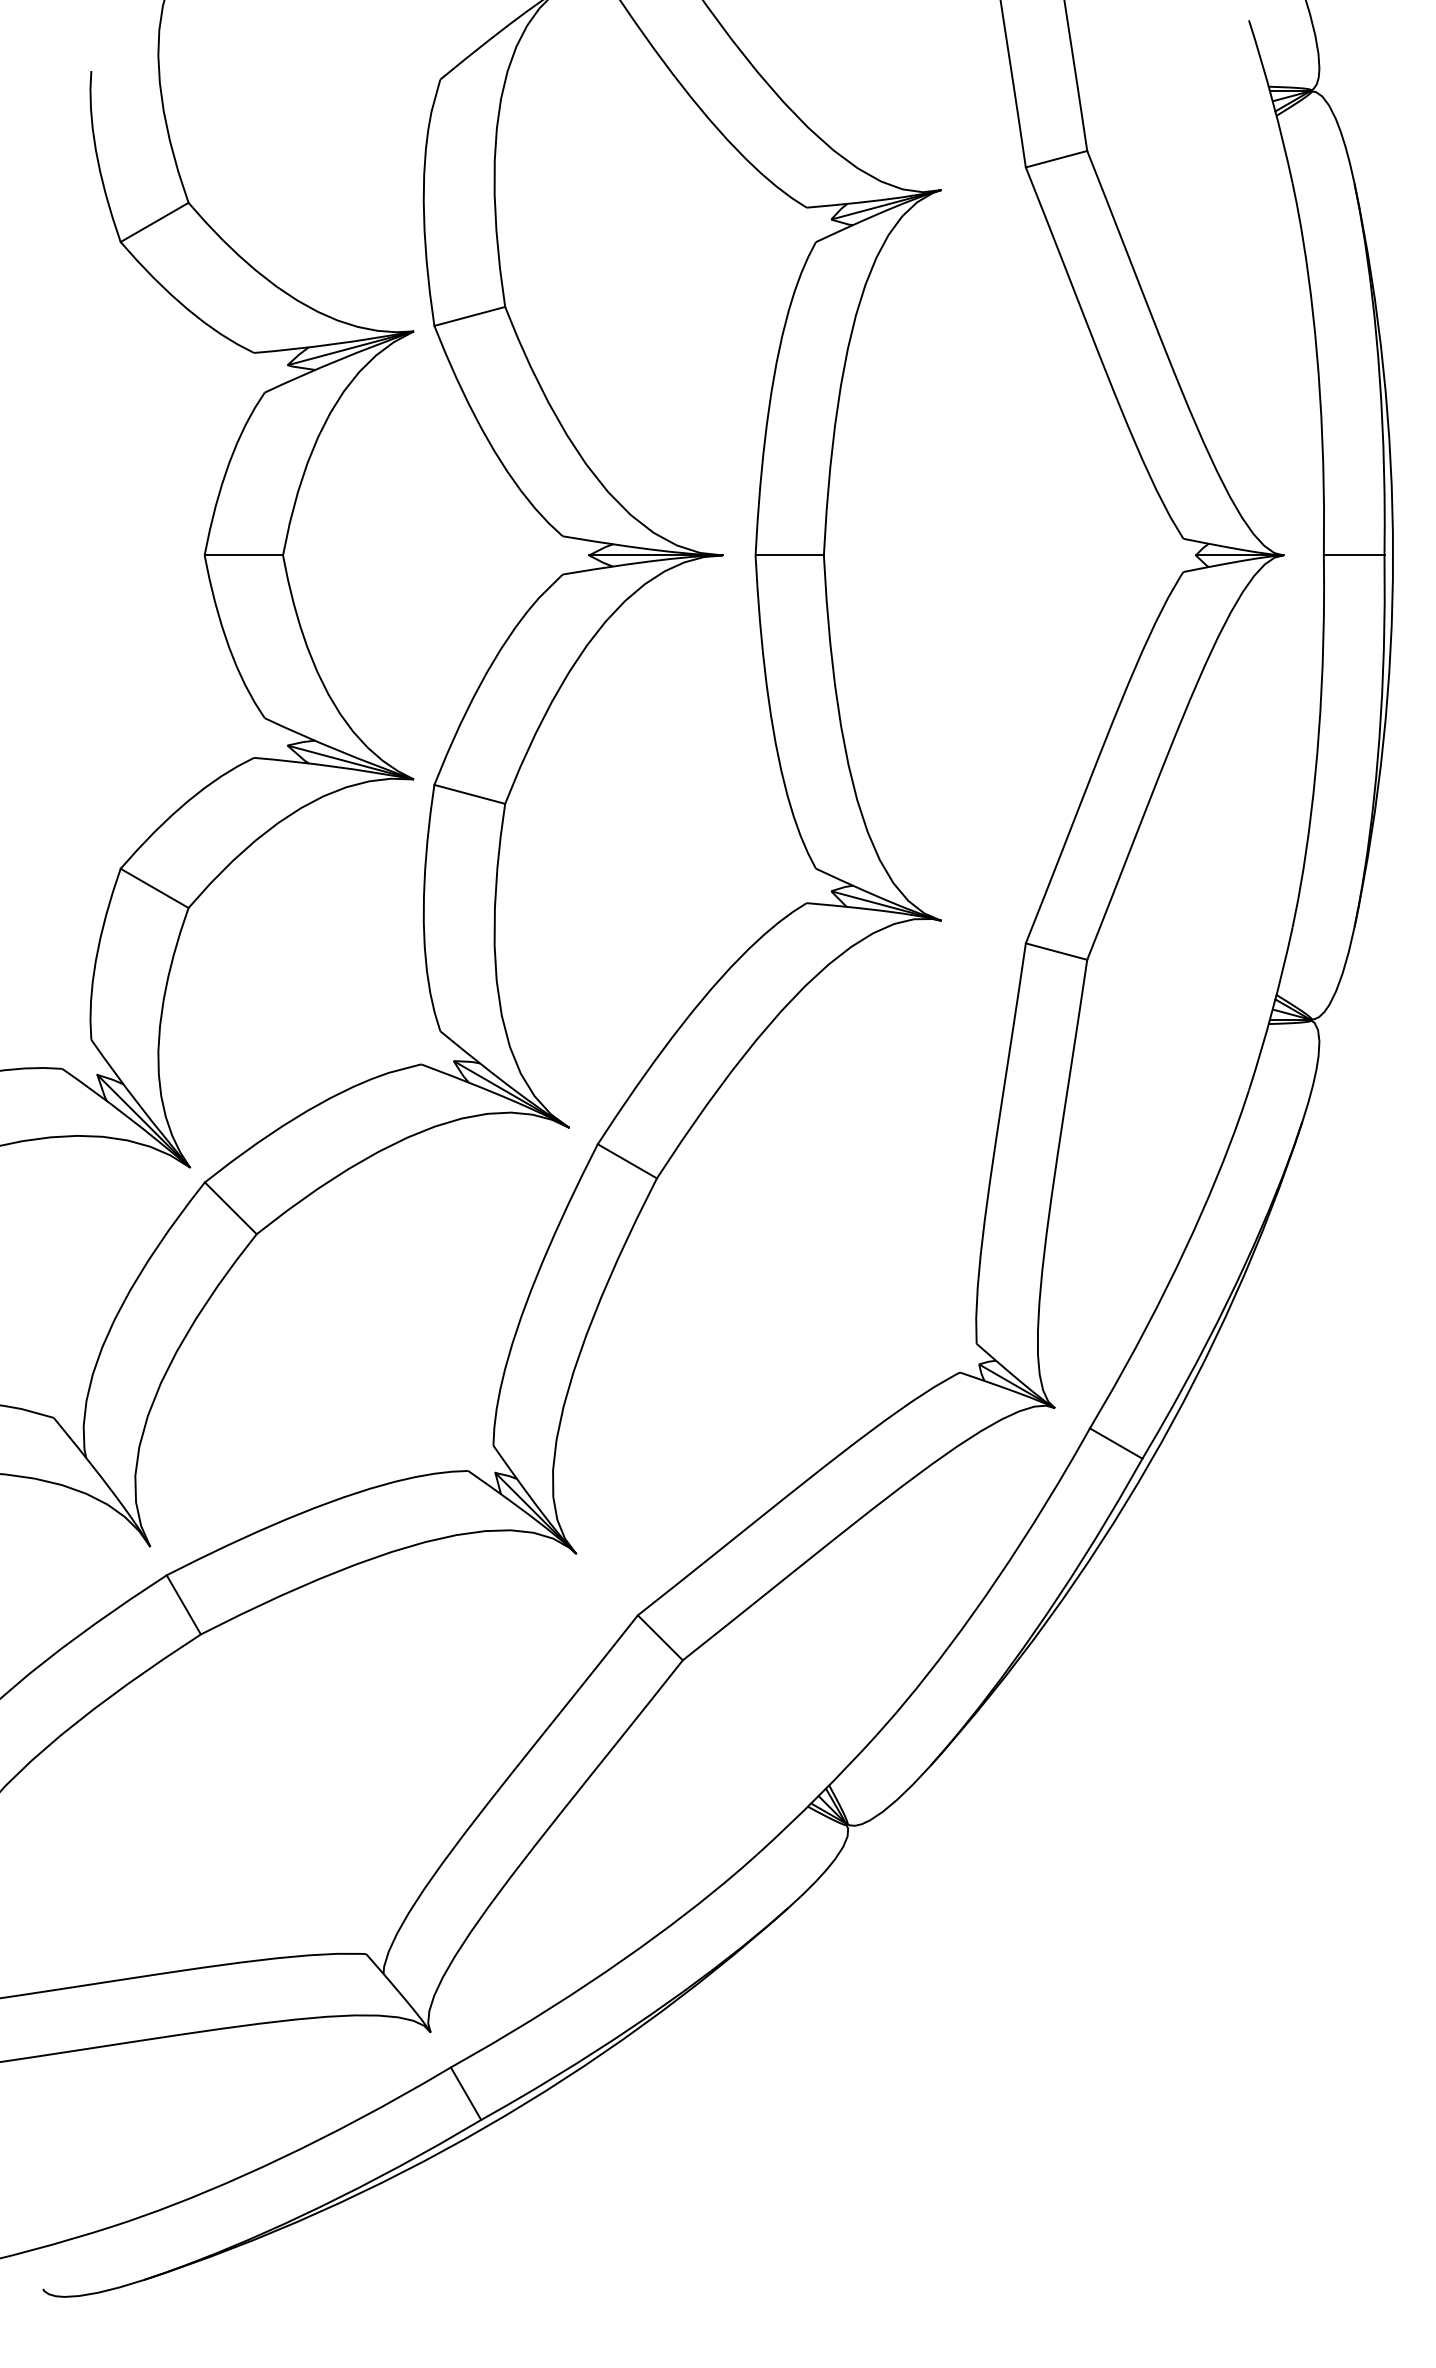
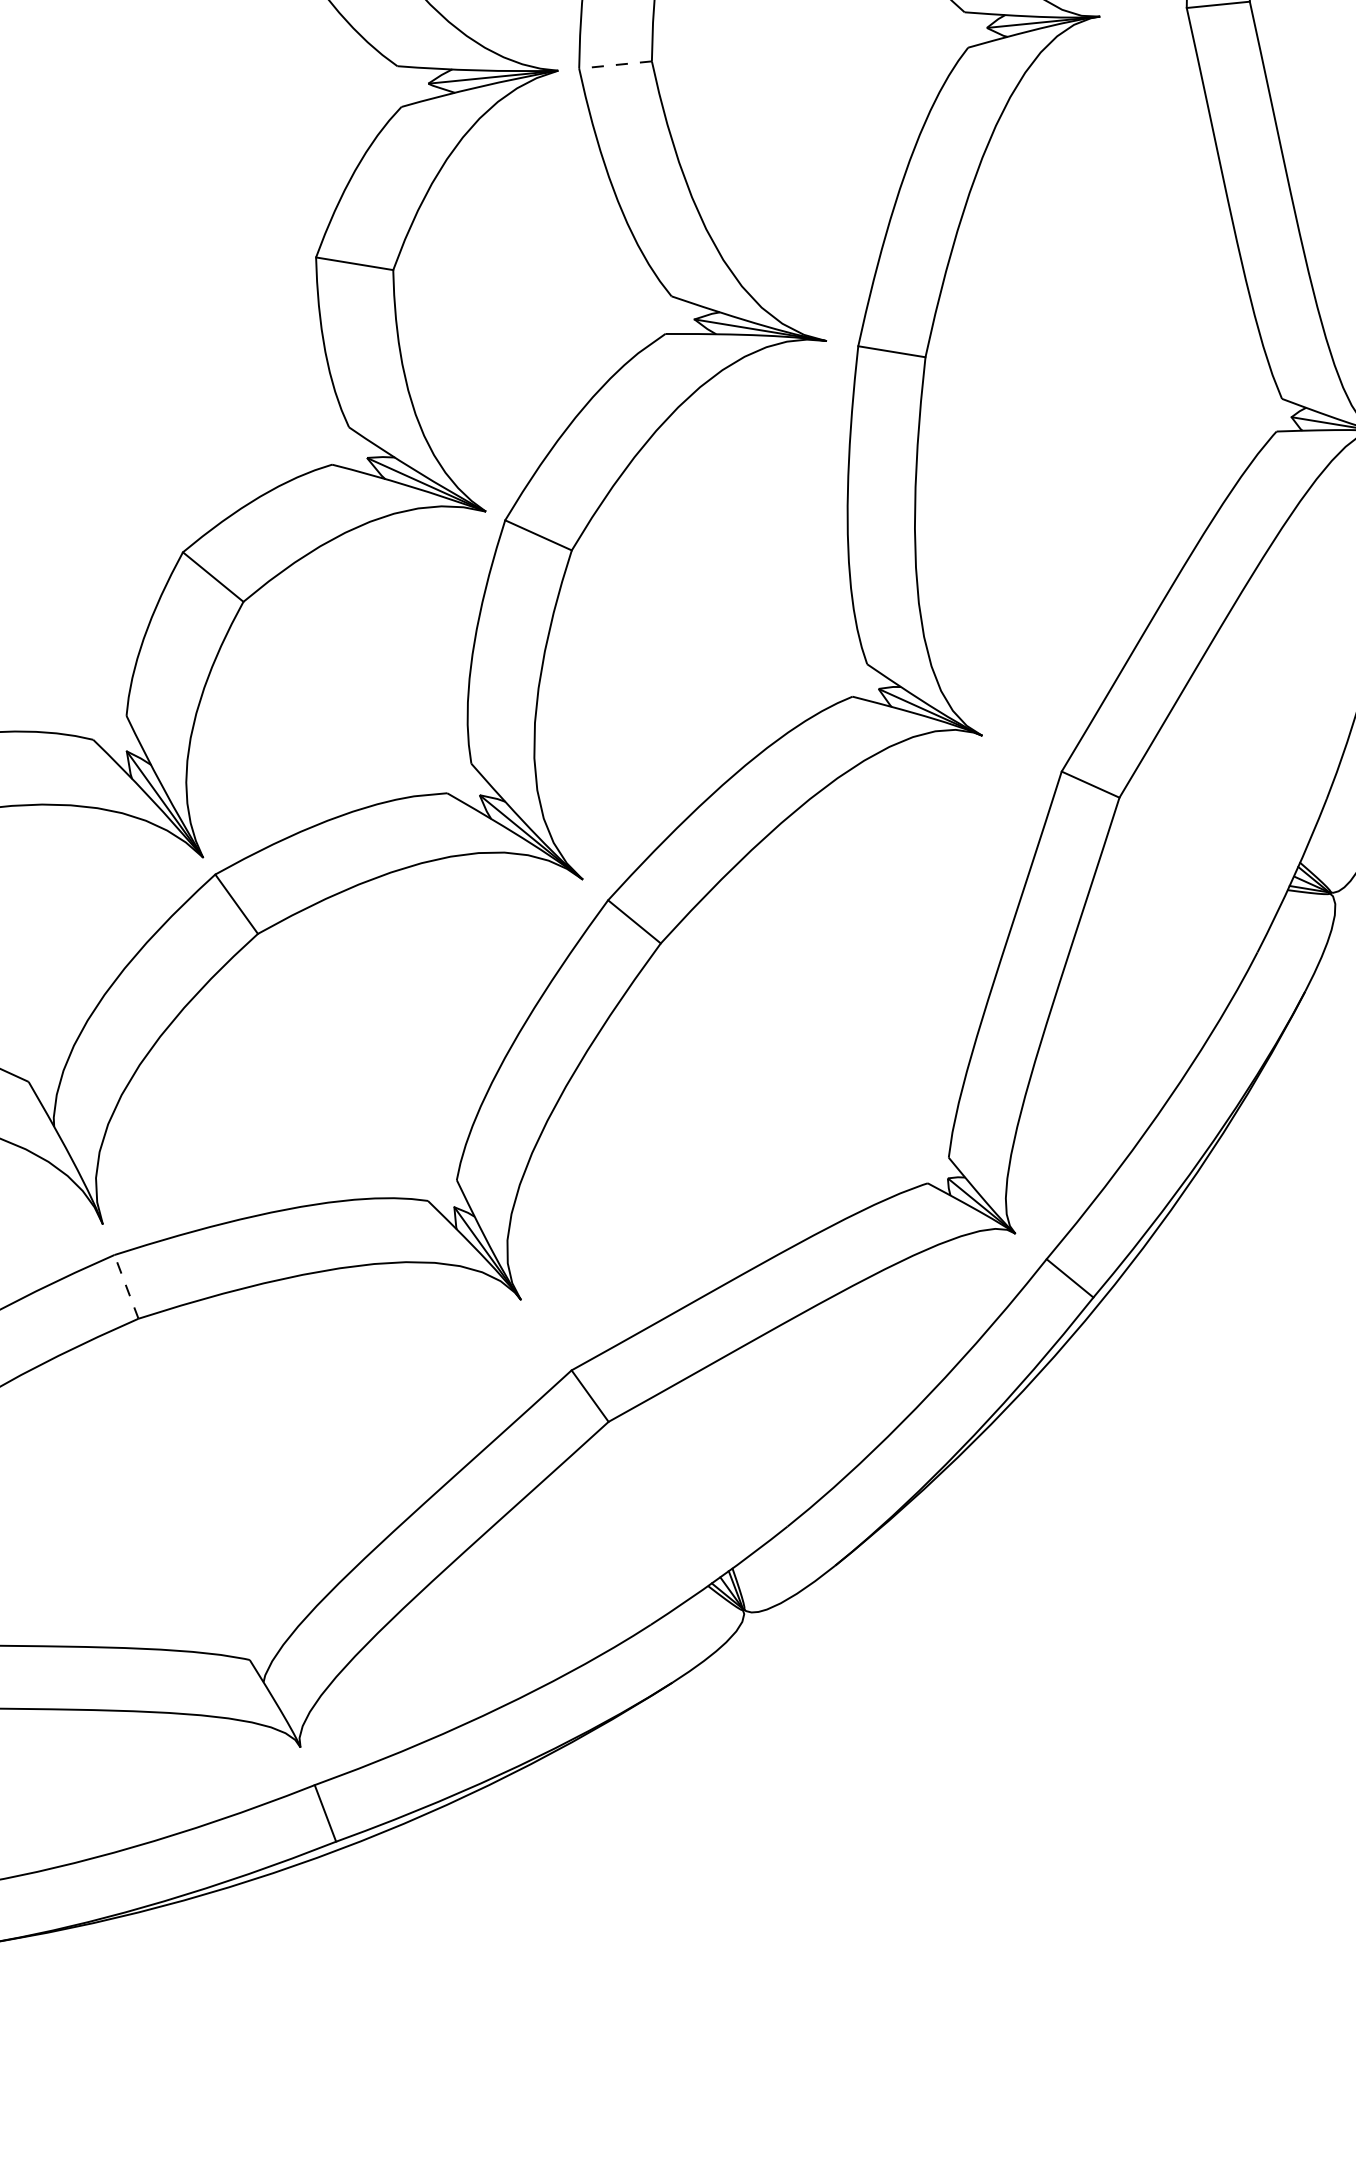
line: (469, 316) -> (615, 65), solid -> dashed
line: (183, 1604) -> (126, 1286), solid -> dashed

